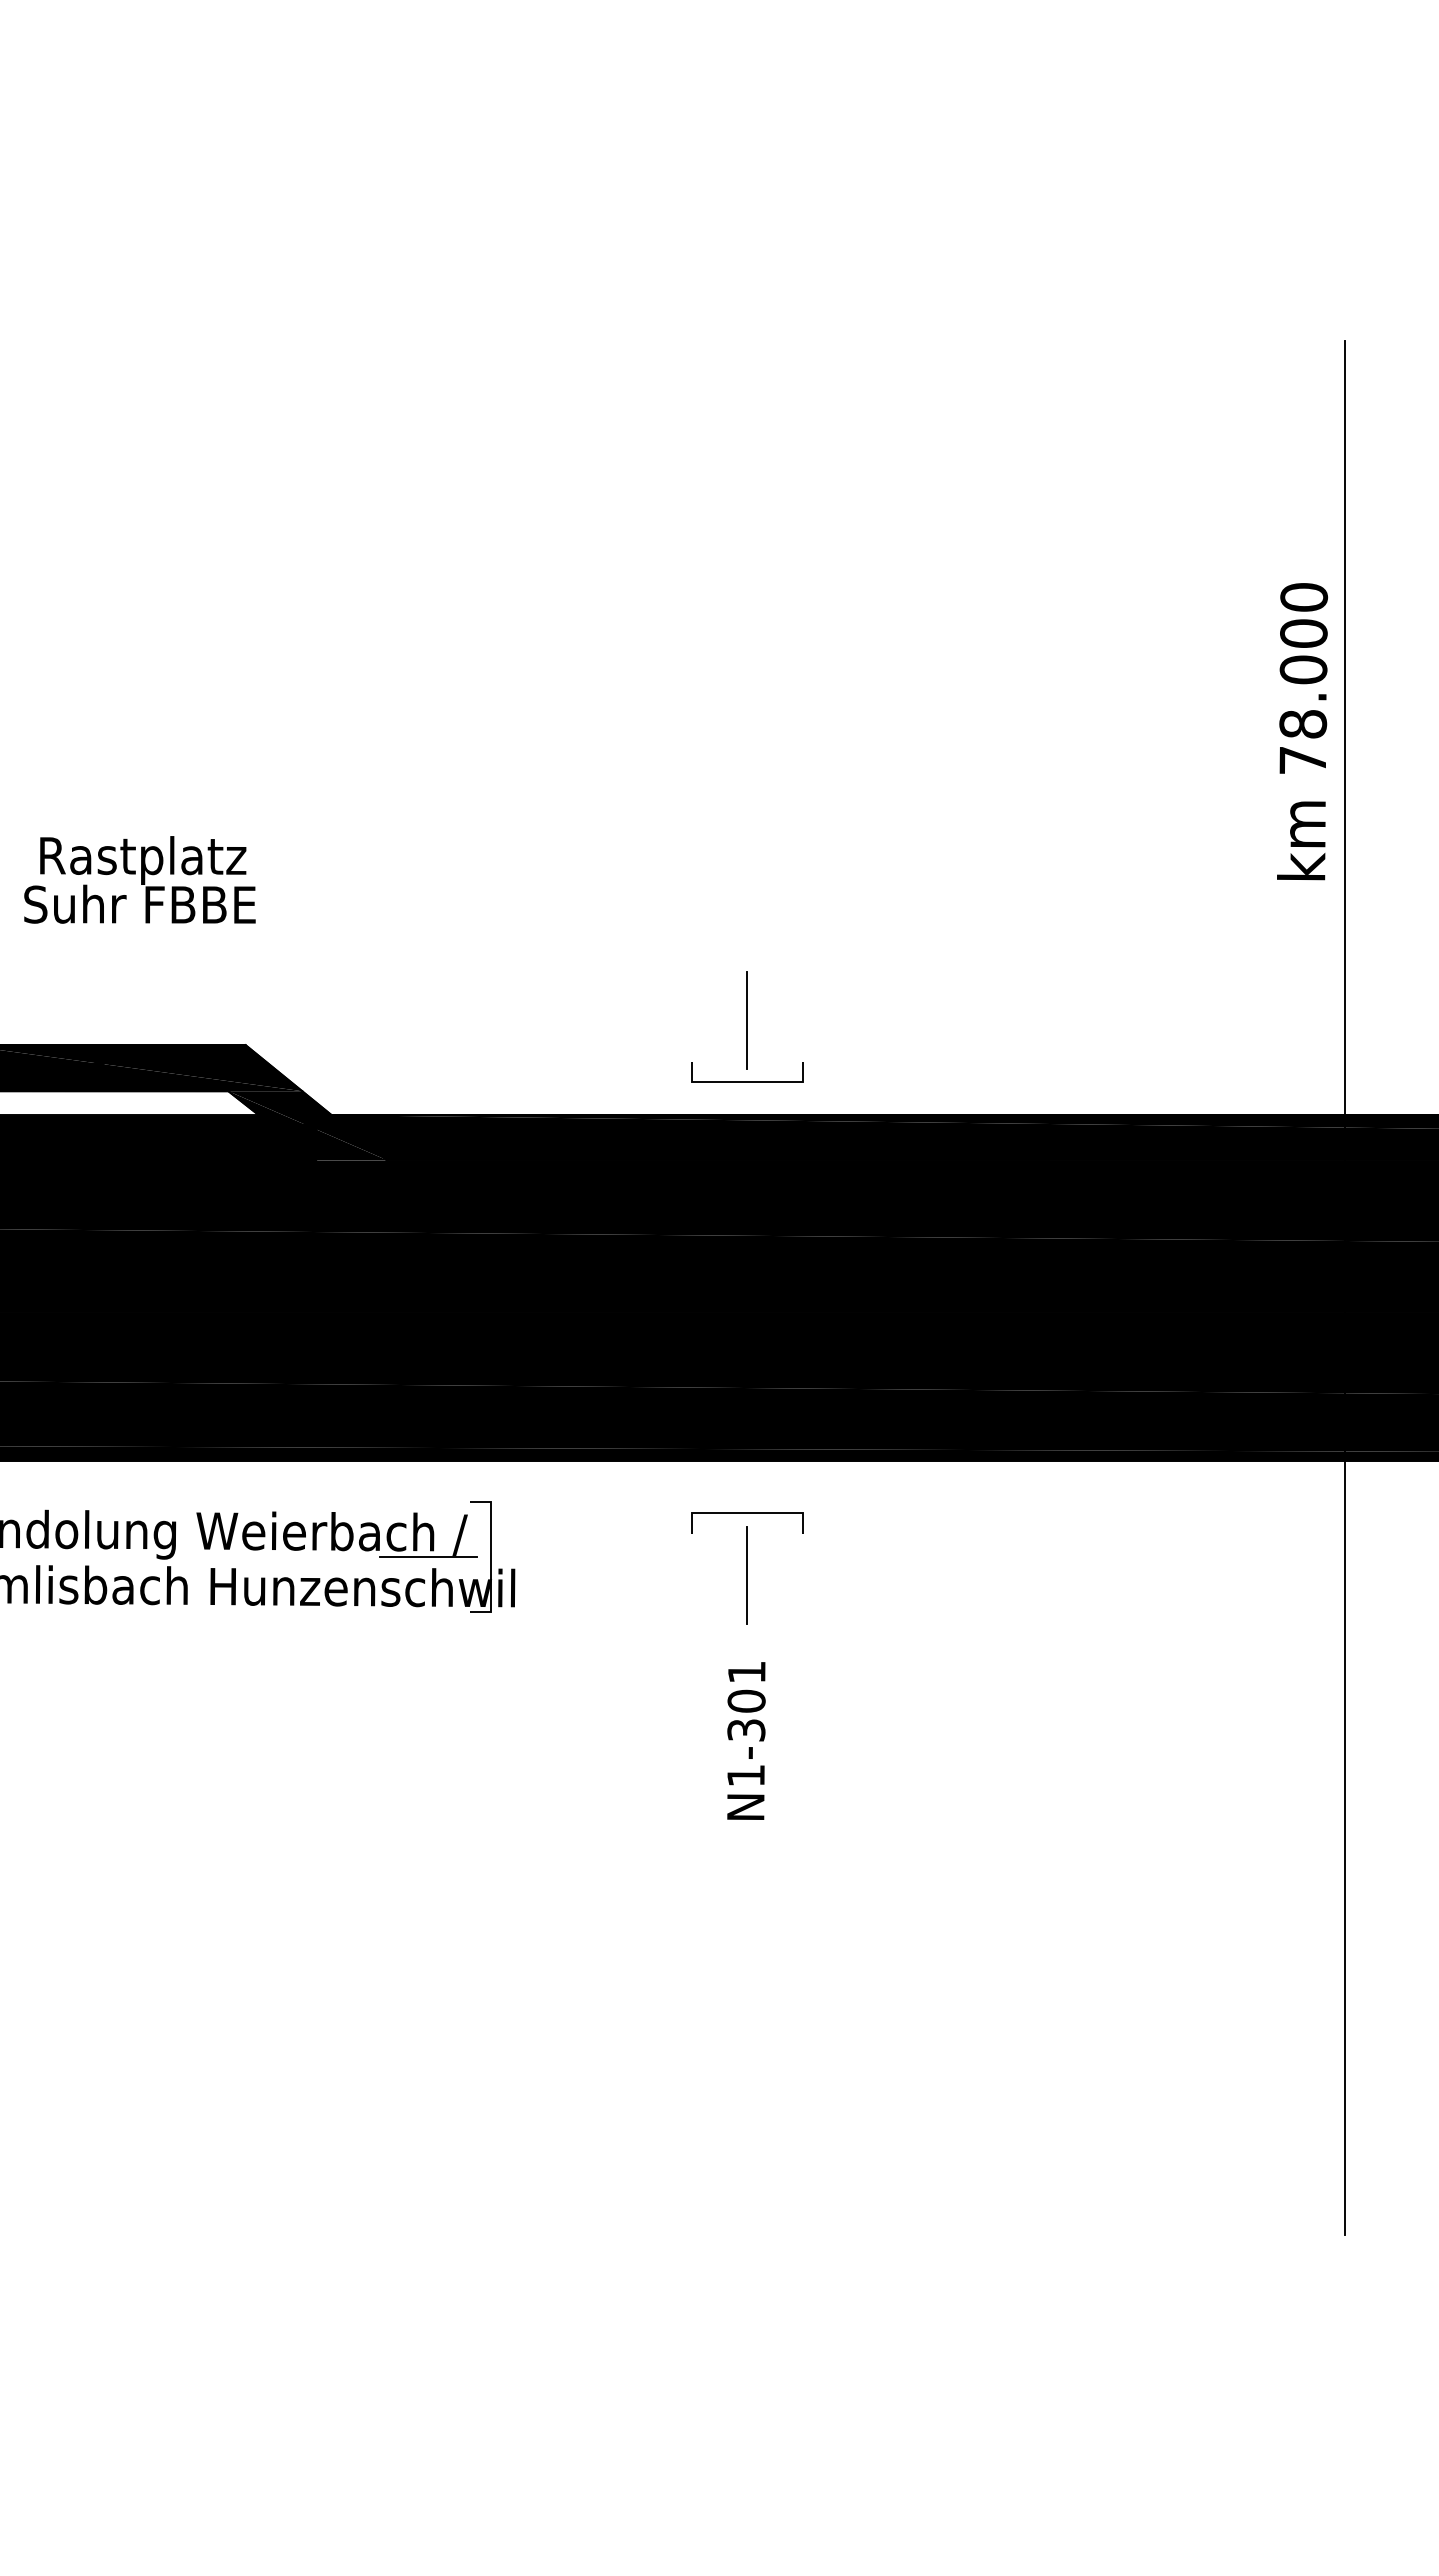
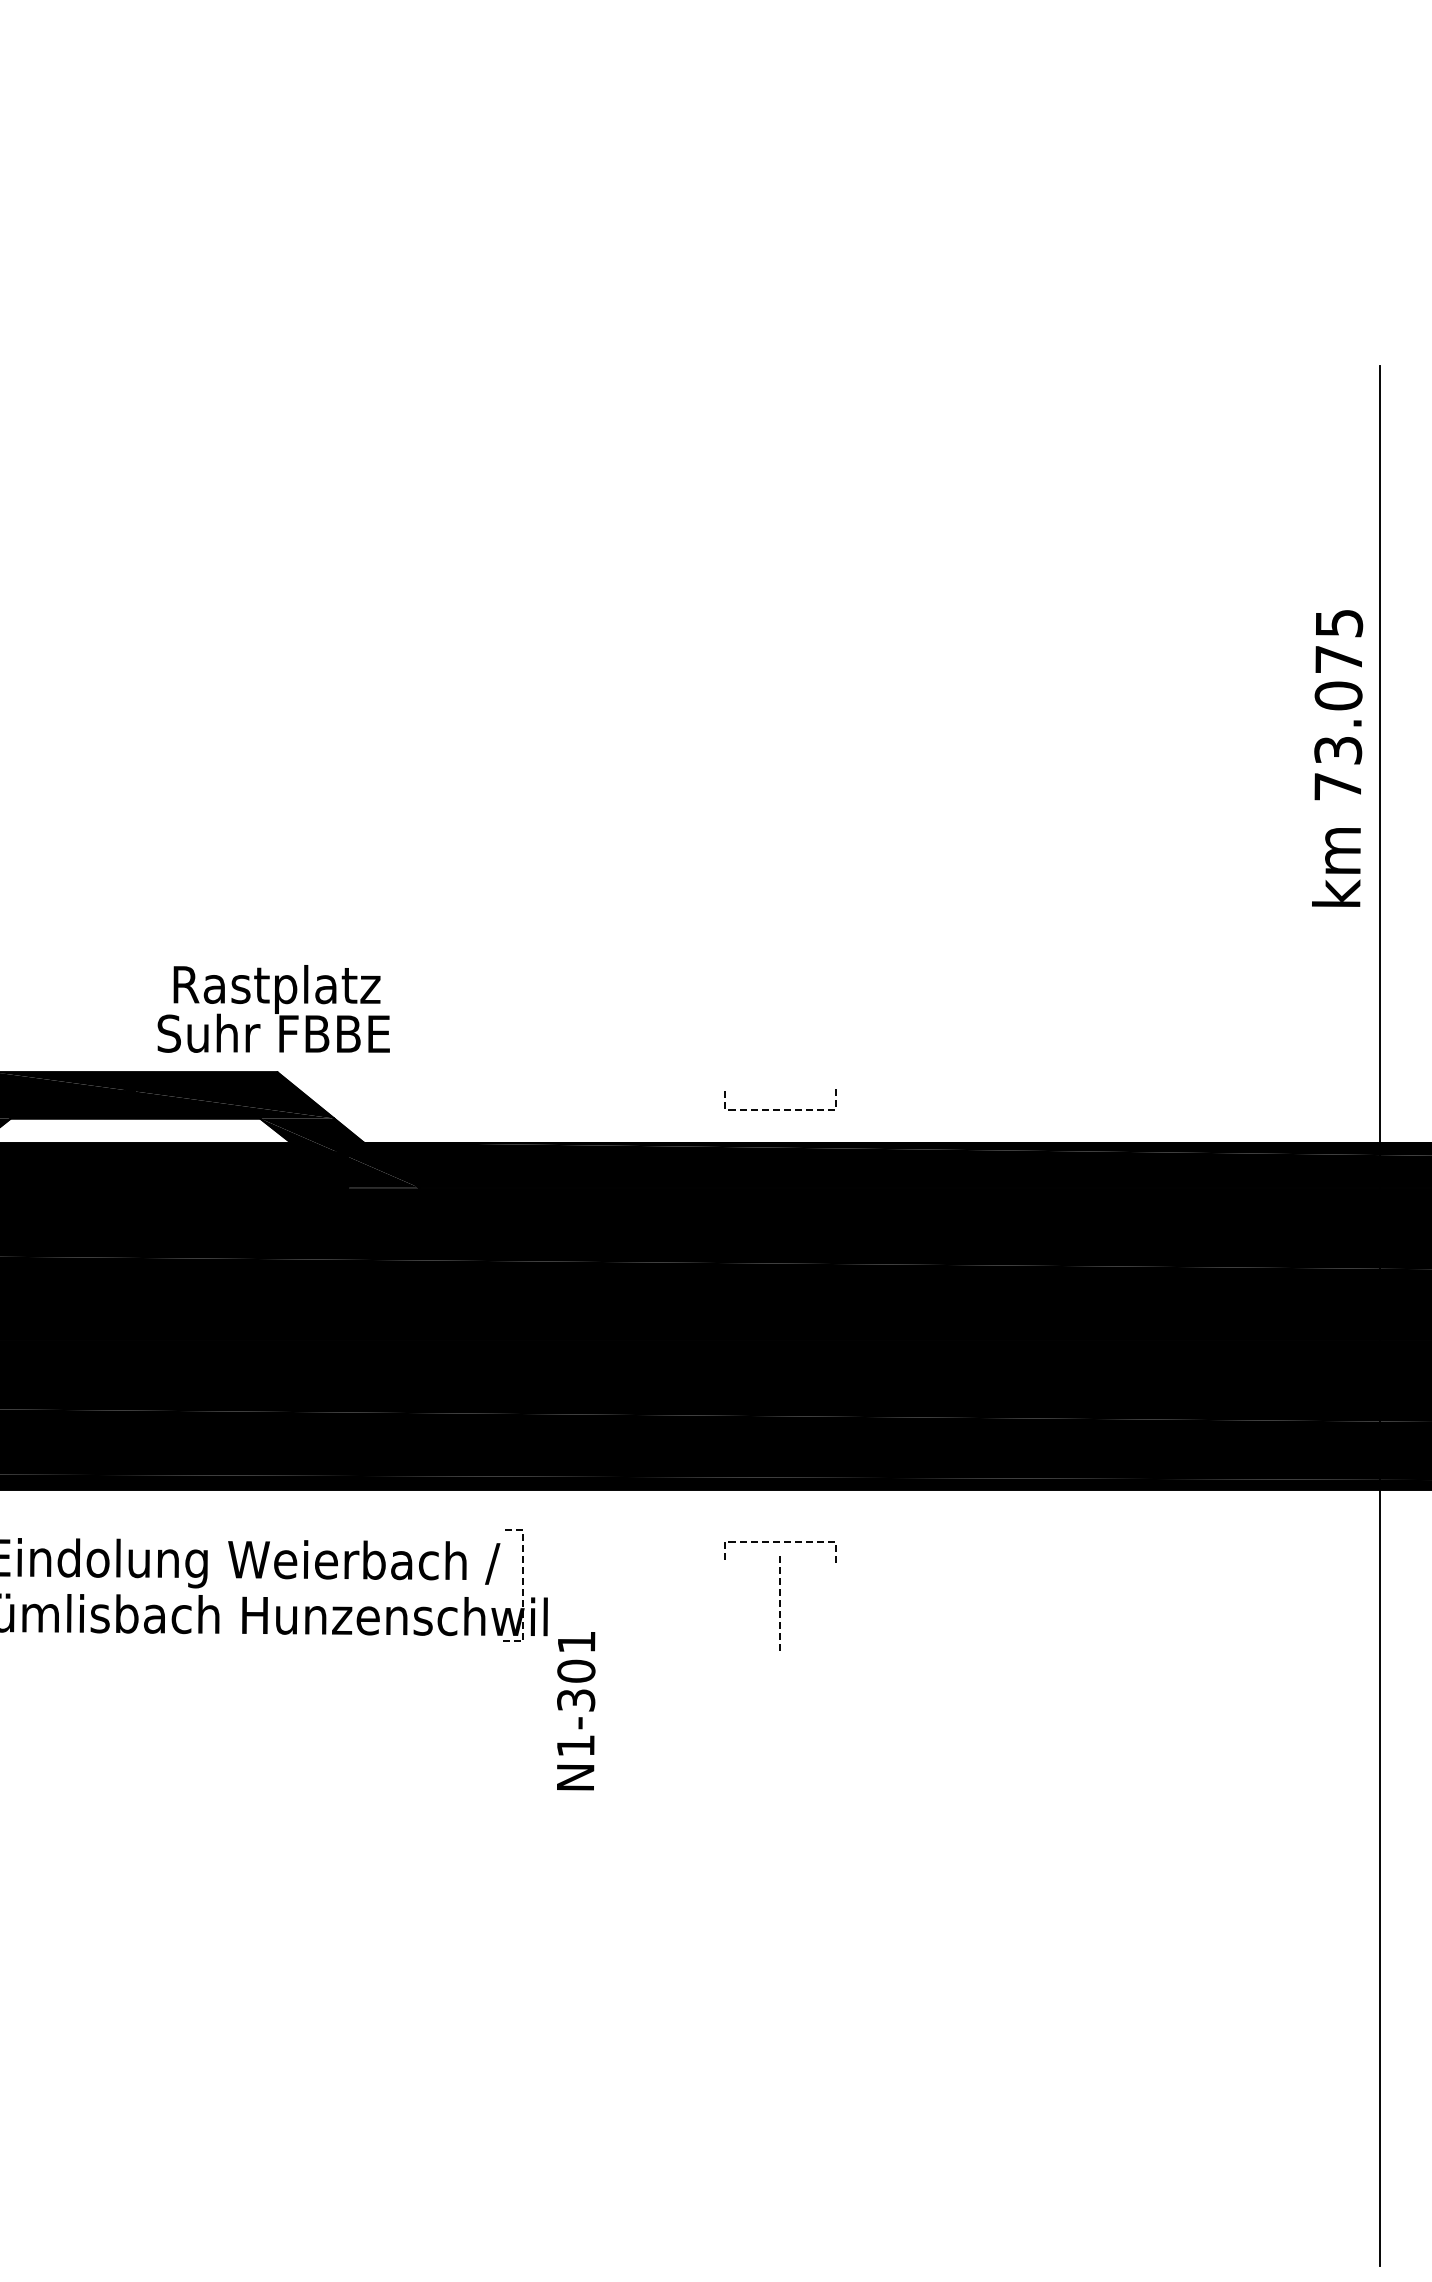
text: (1303, 660) -> (1338, 686), 78.000 -> 73.075
text: (139, 879) -> (273, 1008), moved
line: (747, 1019) -> (780, 1046), removed
line: (746, 1082) -> (779, 1109), solid -> dashed
line: (746, 1513) -> (779, 1542), solid -> dashed
line: (490, 1556) -> (523, 1585), solid -> dashed
line: (428, 1557) -> (460, 1586), removed
line: (747, 1576) -> (780, 1605), solid -> dashed
text: (746, 1740) -> (576, 1710), moved

